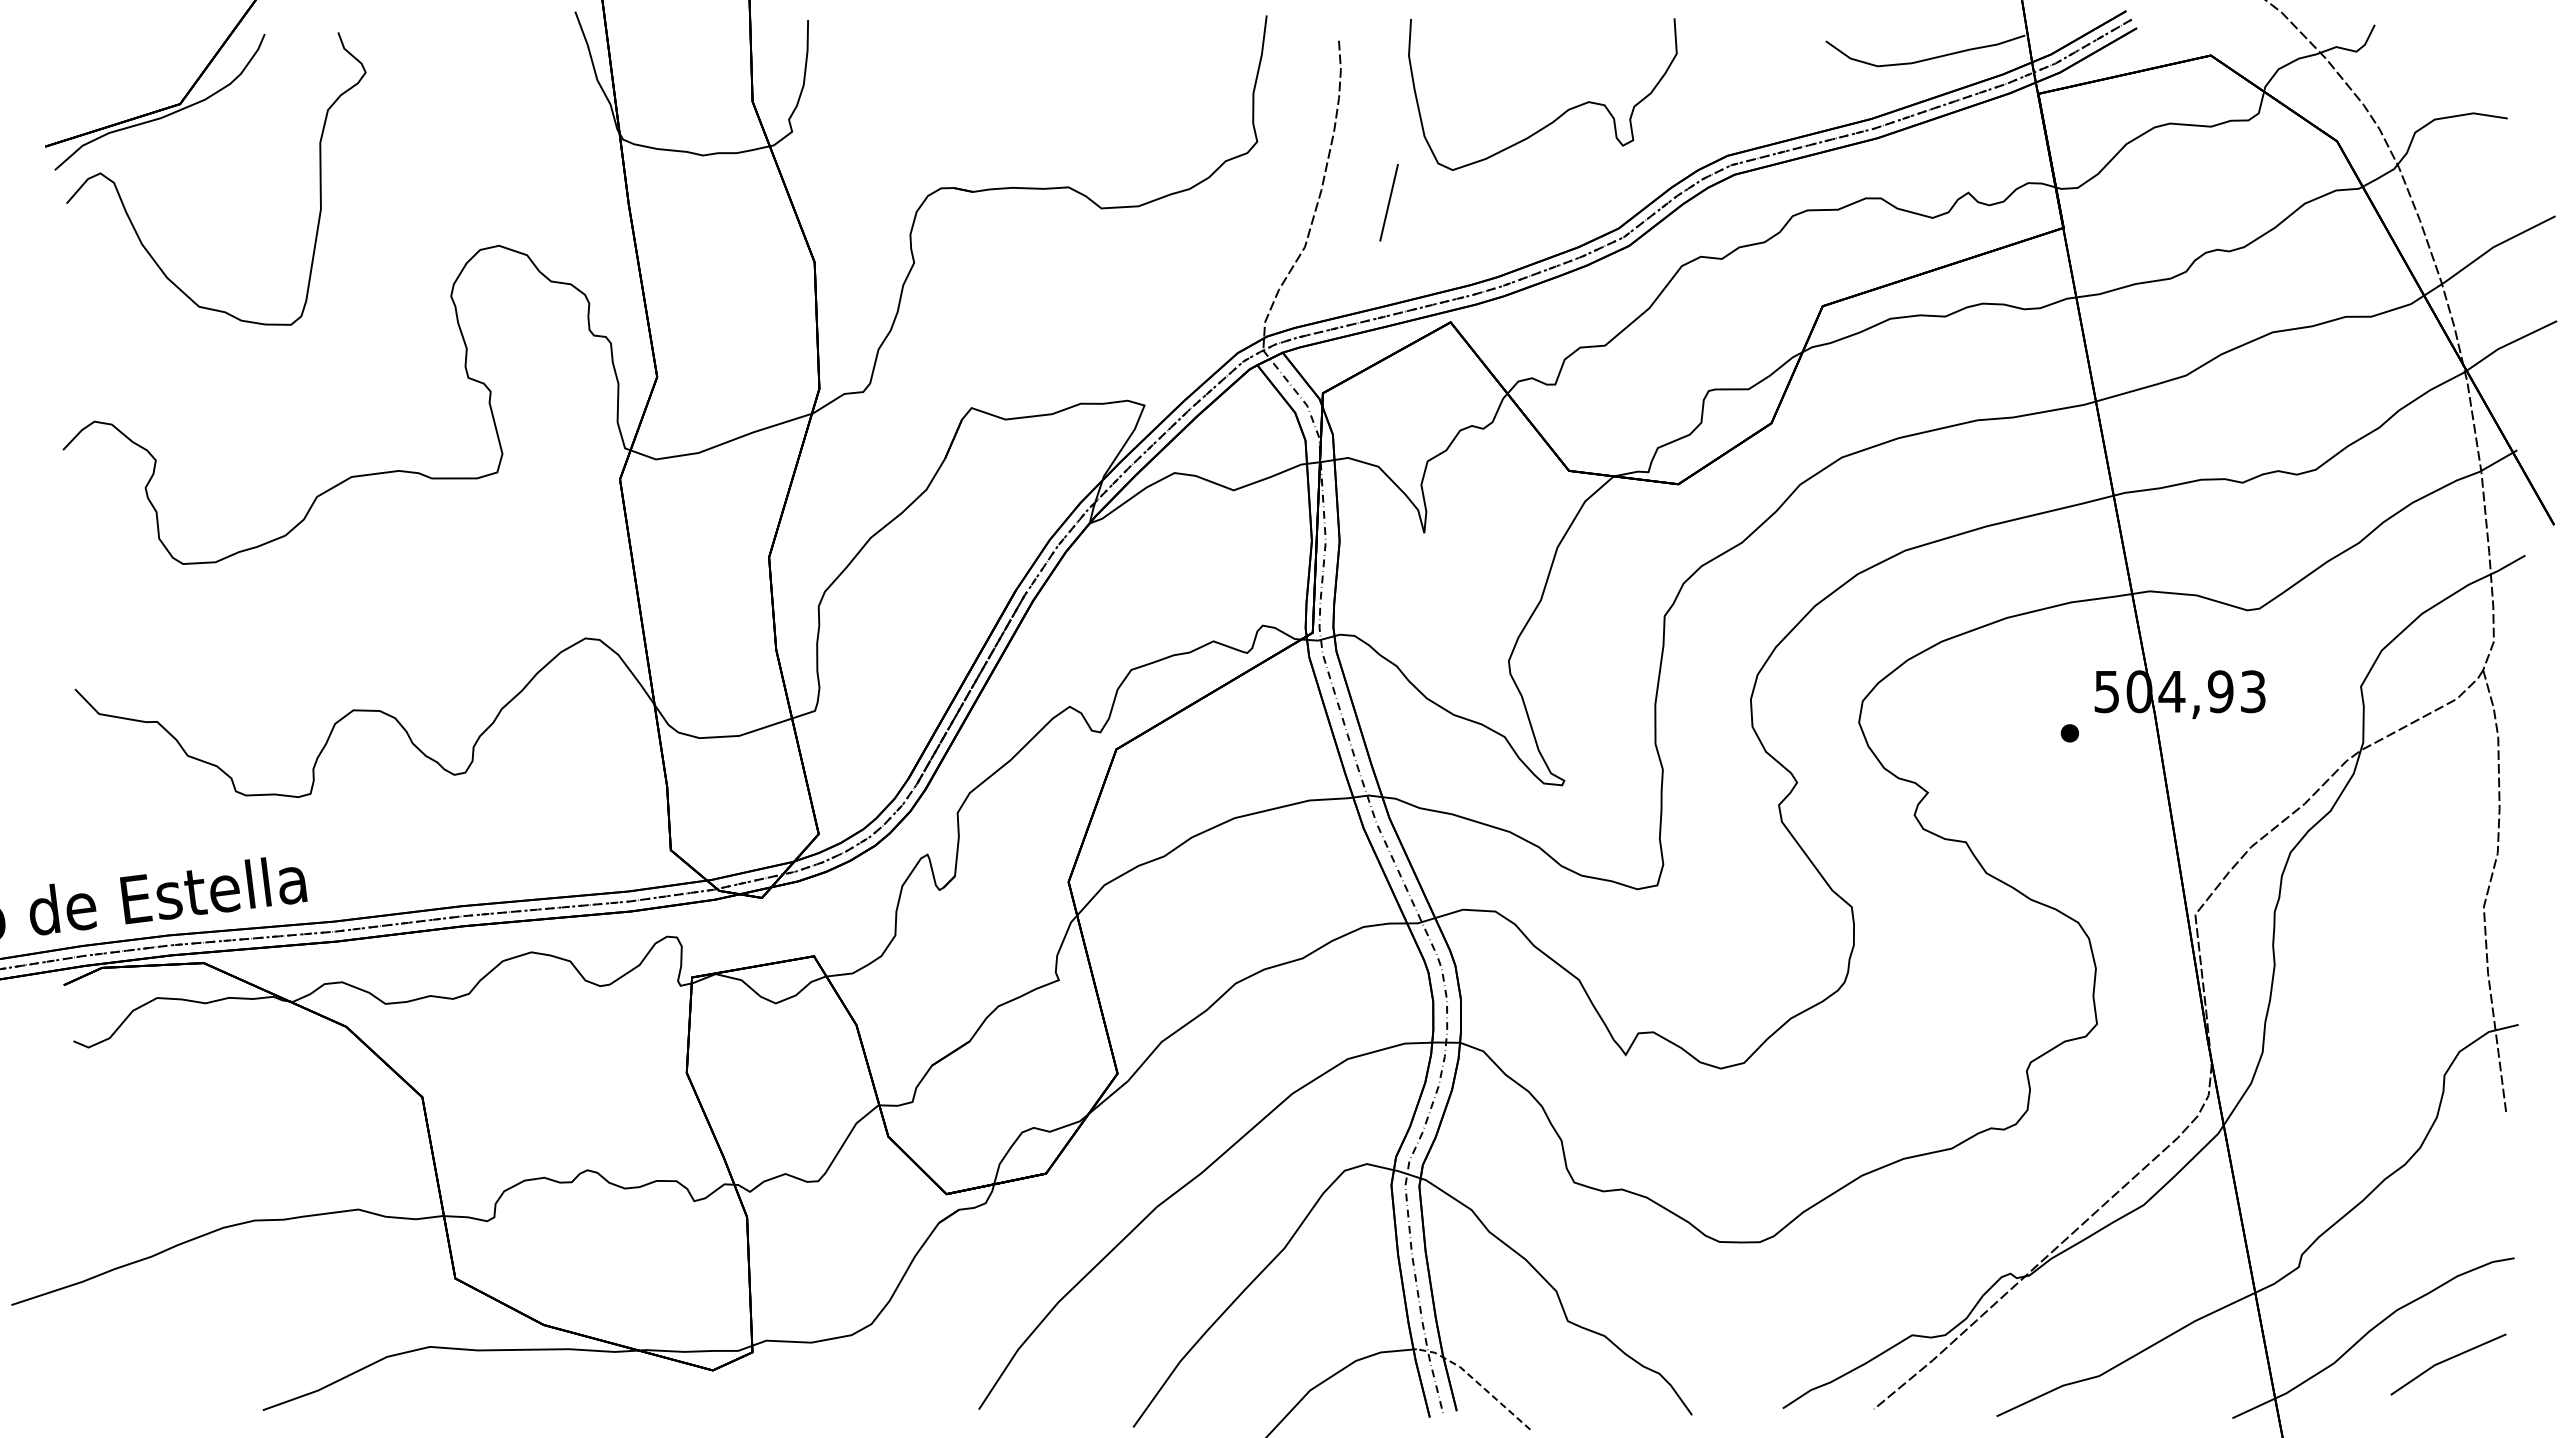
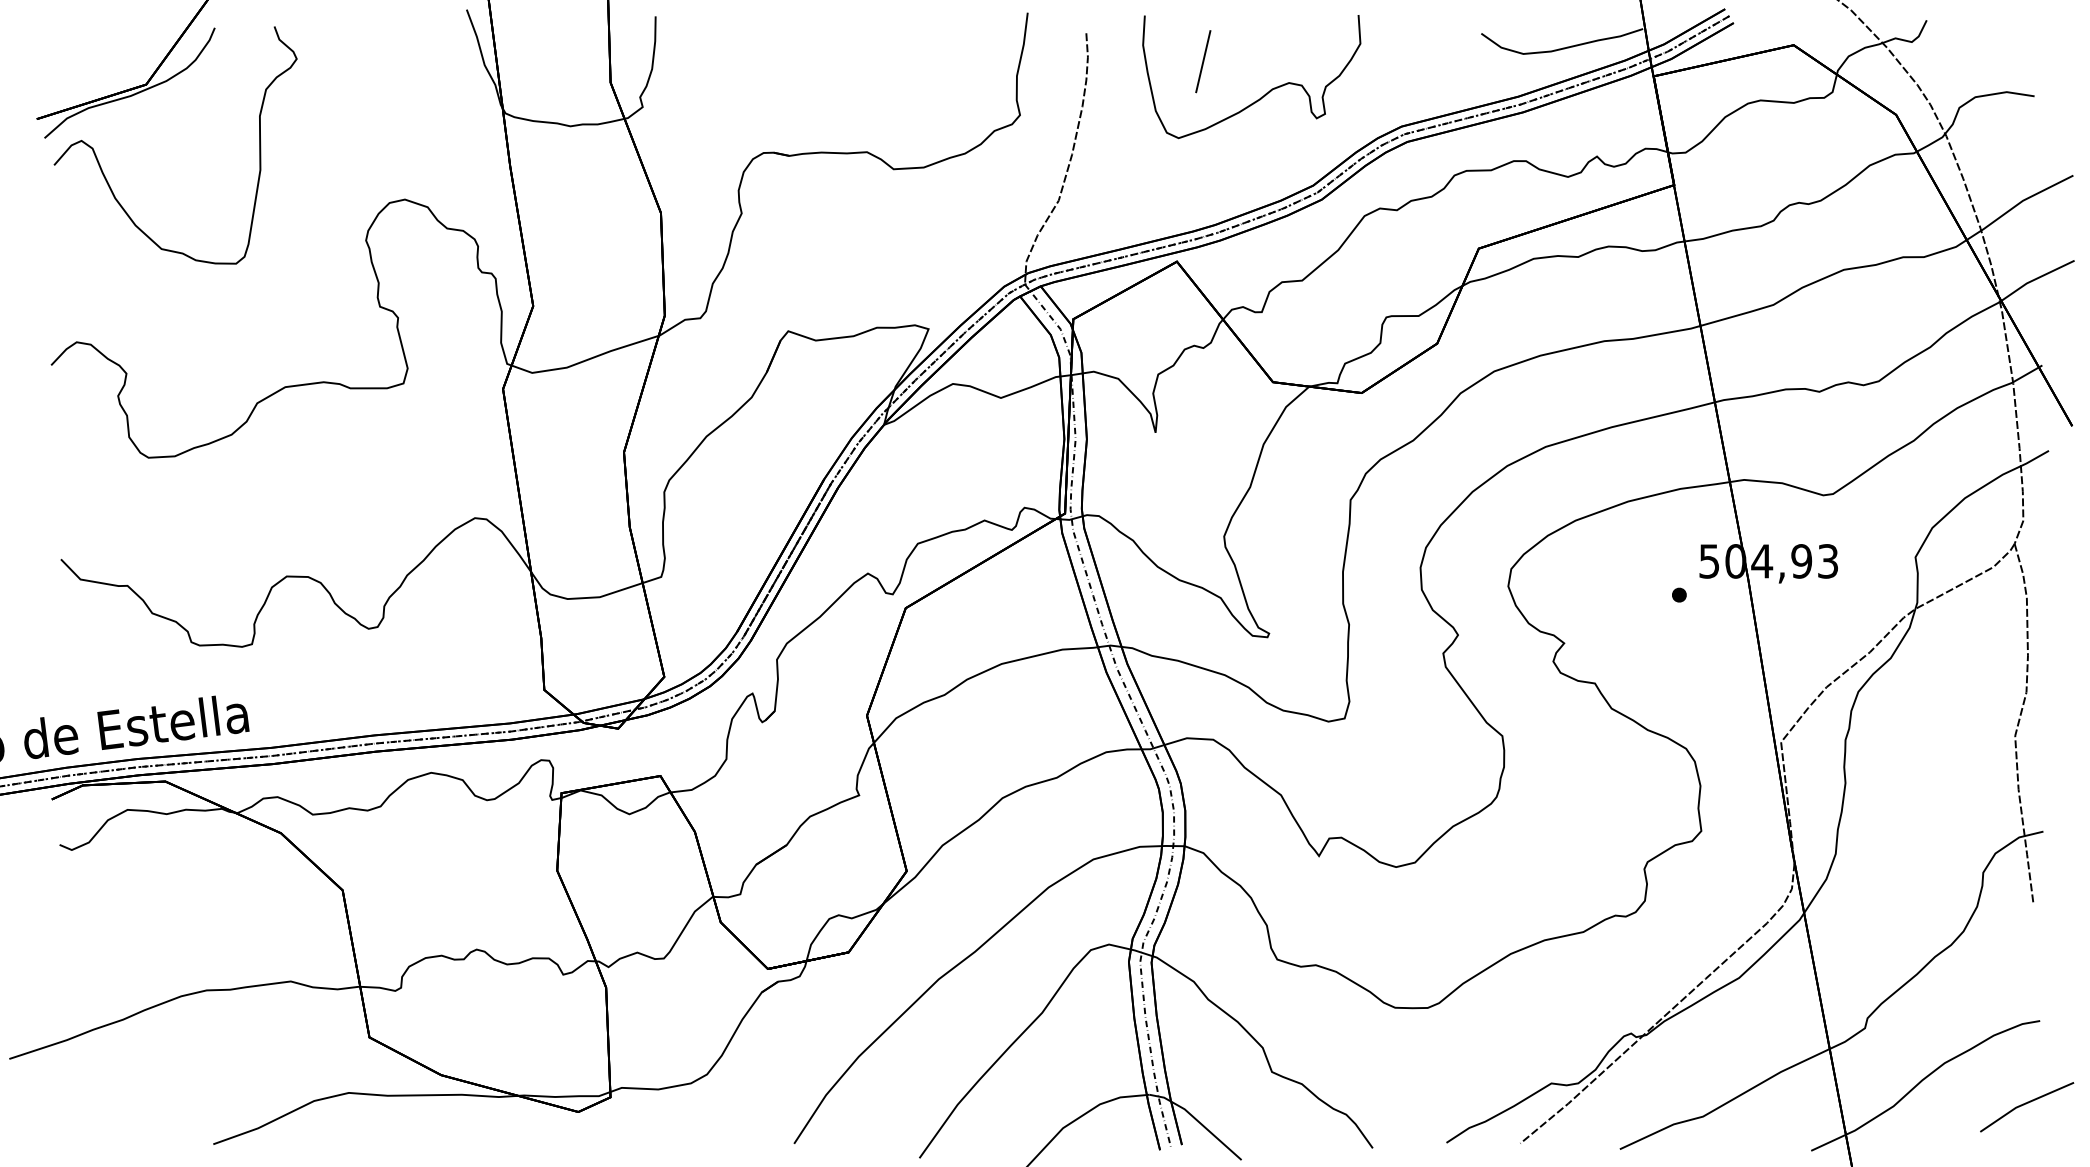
line: (1388, 202) -> (1202, 61), moved
line: (2446, 1361) -> (2025, 1104), moved
line: (1476, 1381) -> (1197, 1120), dashed -> solid

